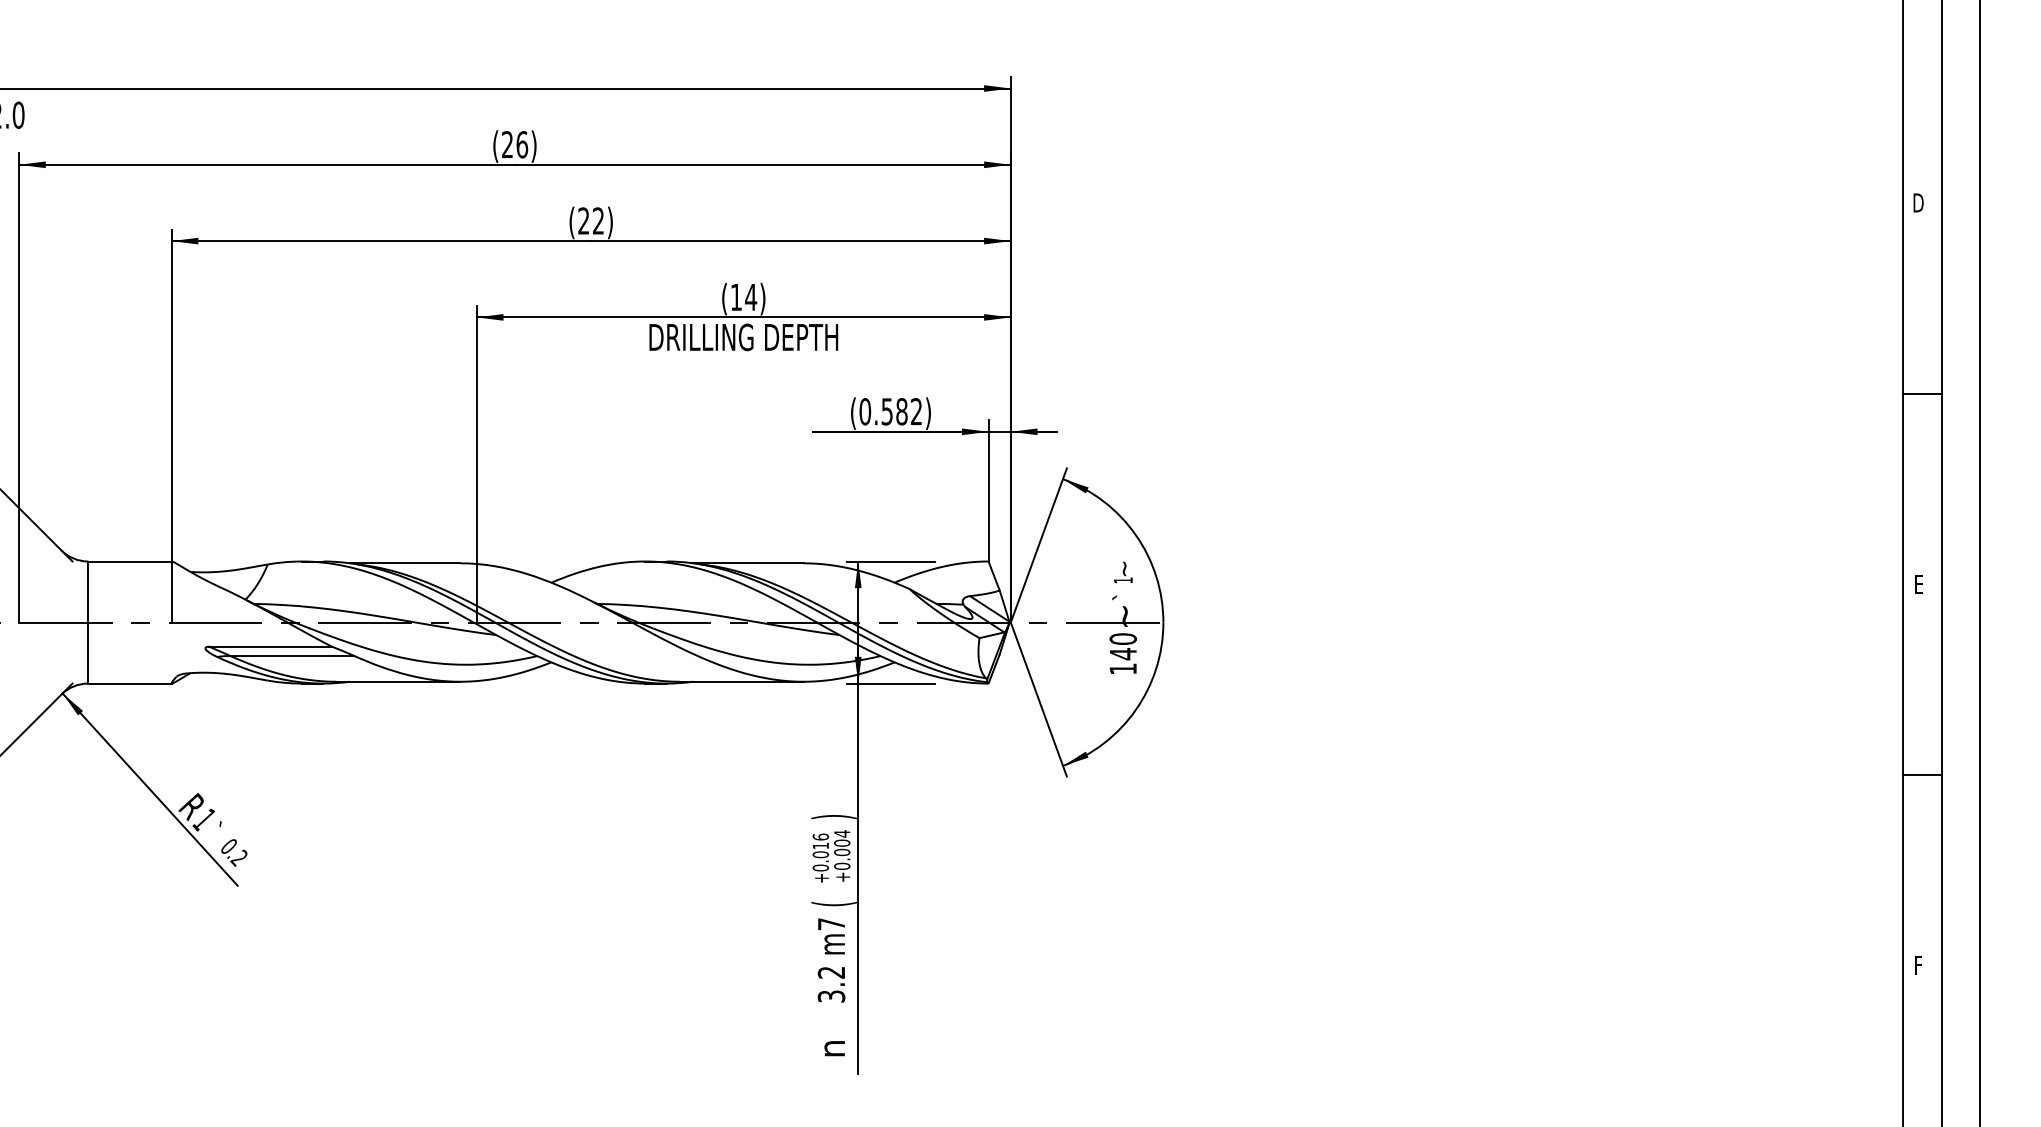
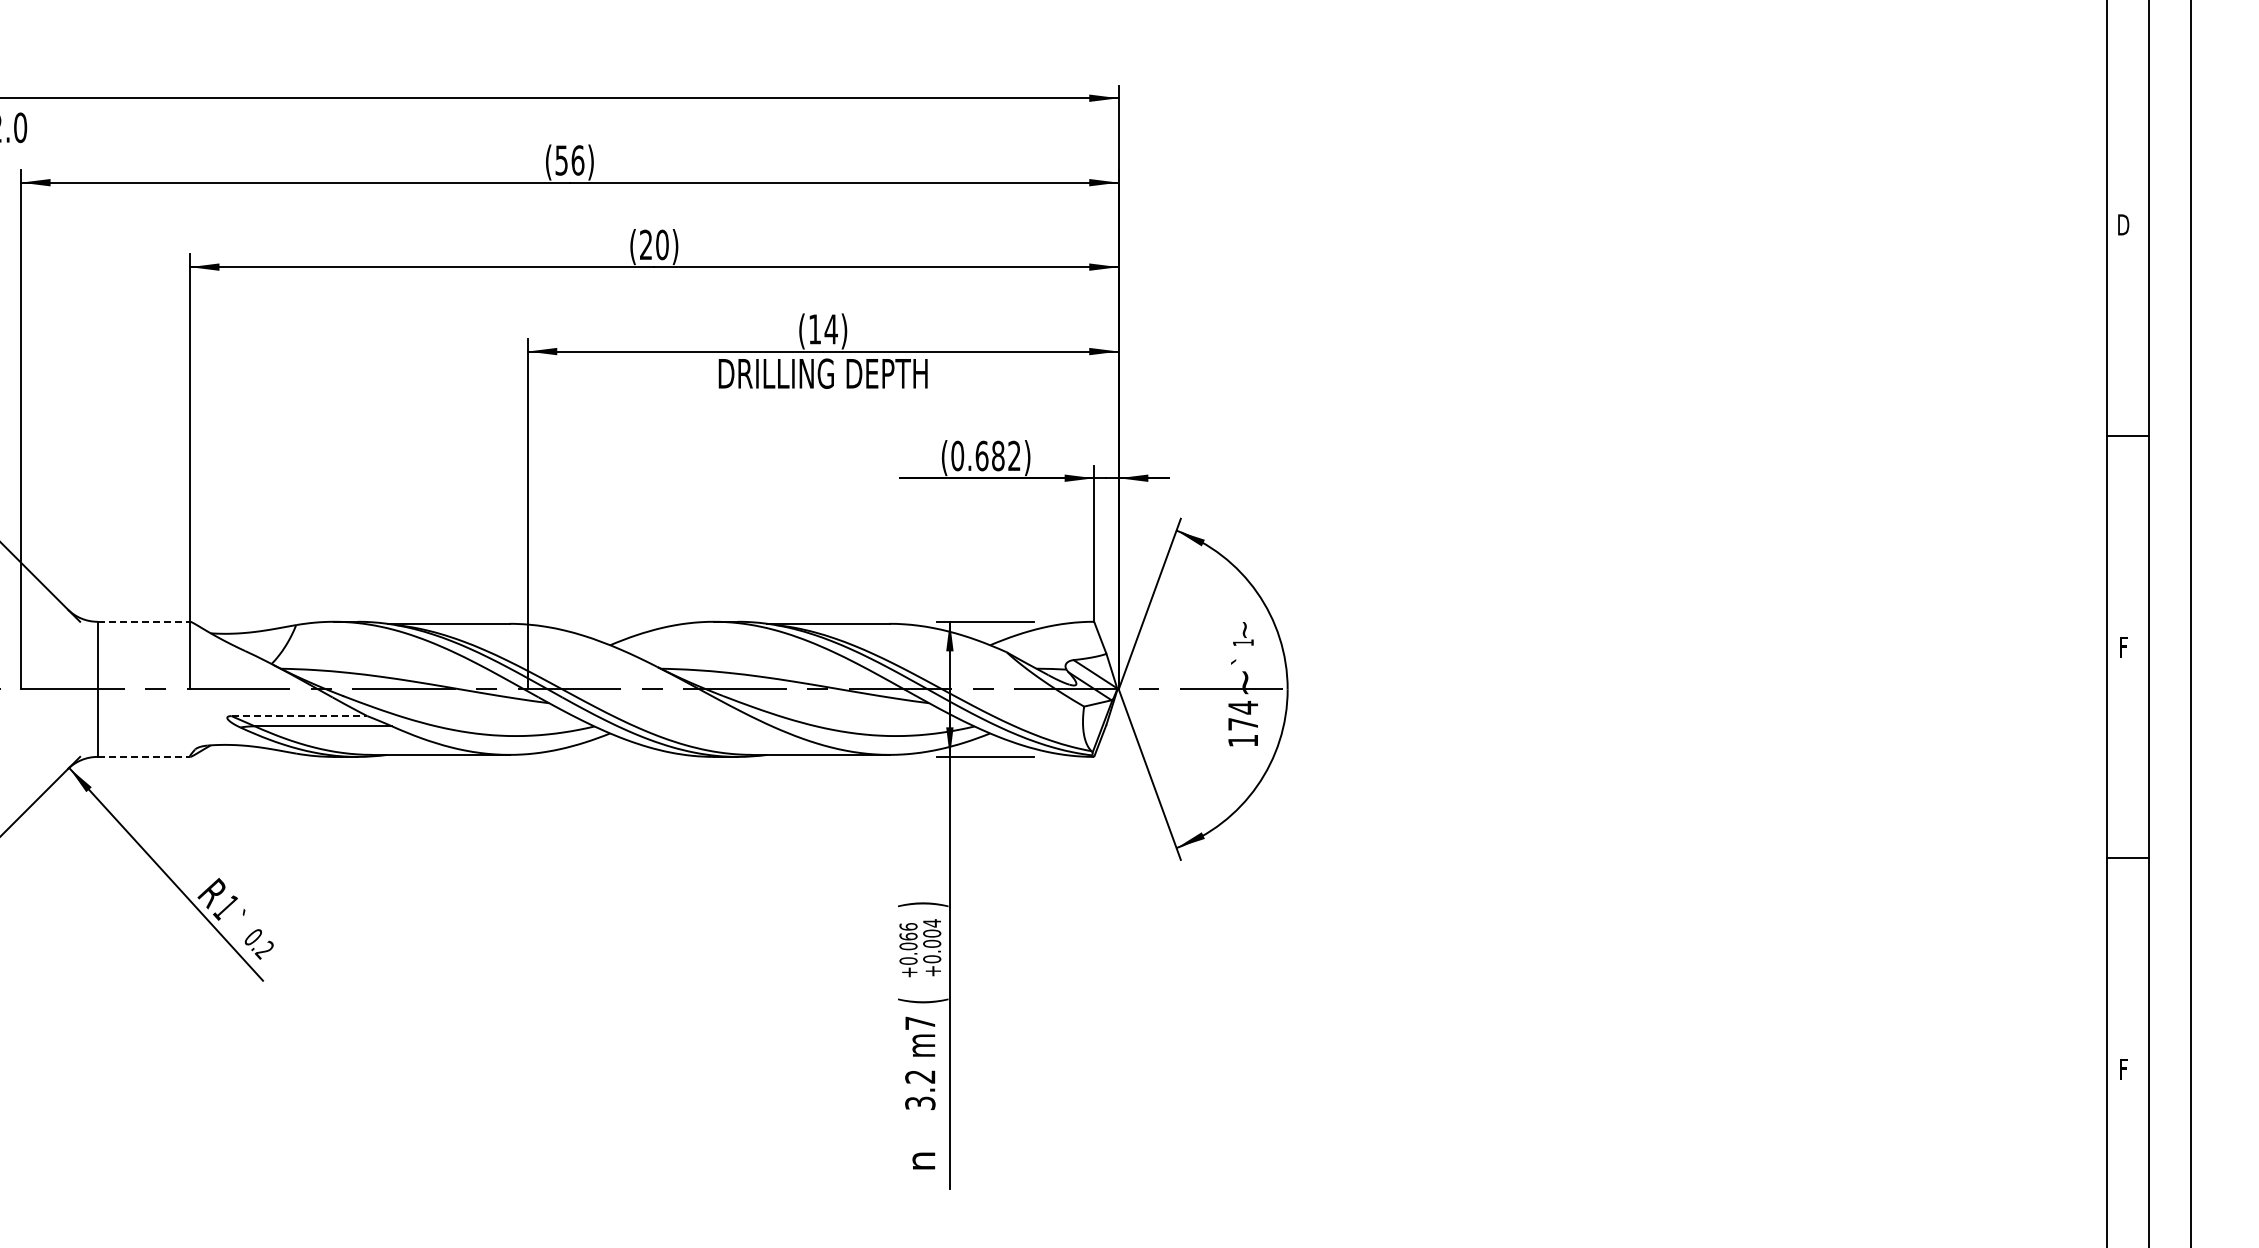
text: (507, 144) -> (561, 160), (26) -> (56)
text: (598, 220) -> (662, 244), (22) -> (20)
text: (886, 411) -> (981, 455), (0.582) -> (0.682)
line: (130, 561) -> (144, 621), solid -> dashed
text: (1920, 584) -> (2125, 647), E -> F
text: (1123, 646) -> (1243, 715), 140 -> 174
line: (270, 647) -> (299, 716), solid -> dashed
line: (130, 683) -> (144, 756), solid -> dashed
text: (820, 845) -> (908, 936), +0.016 -> +0.066

